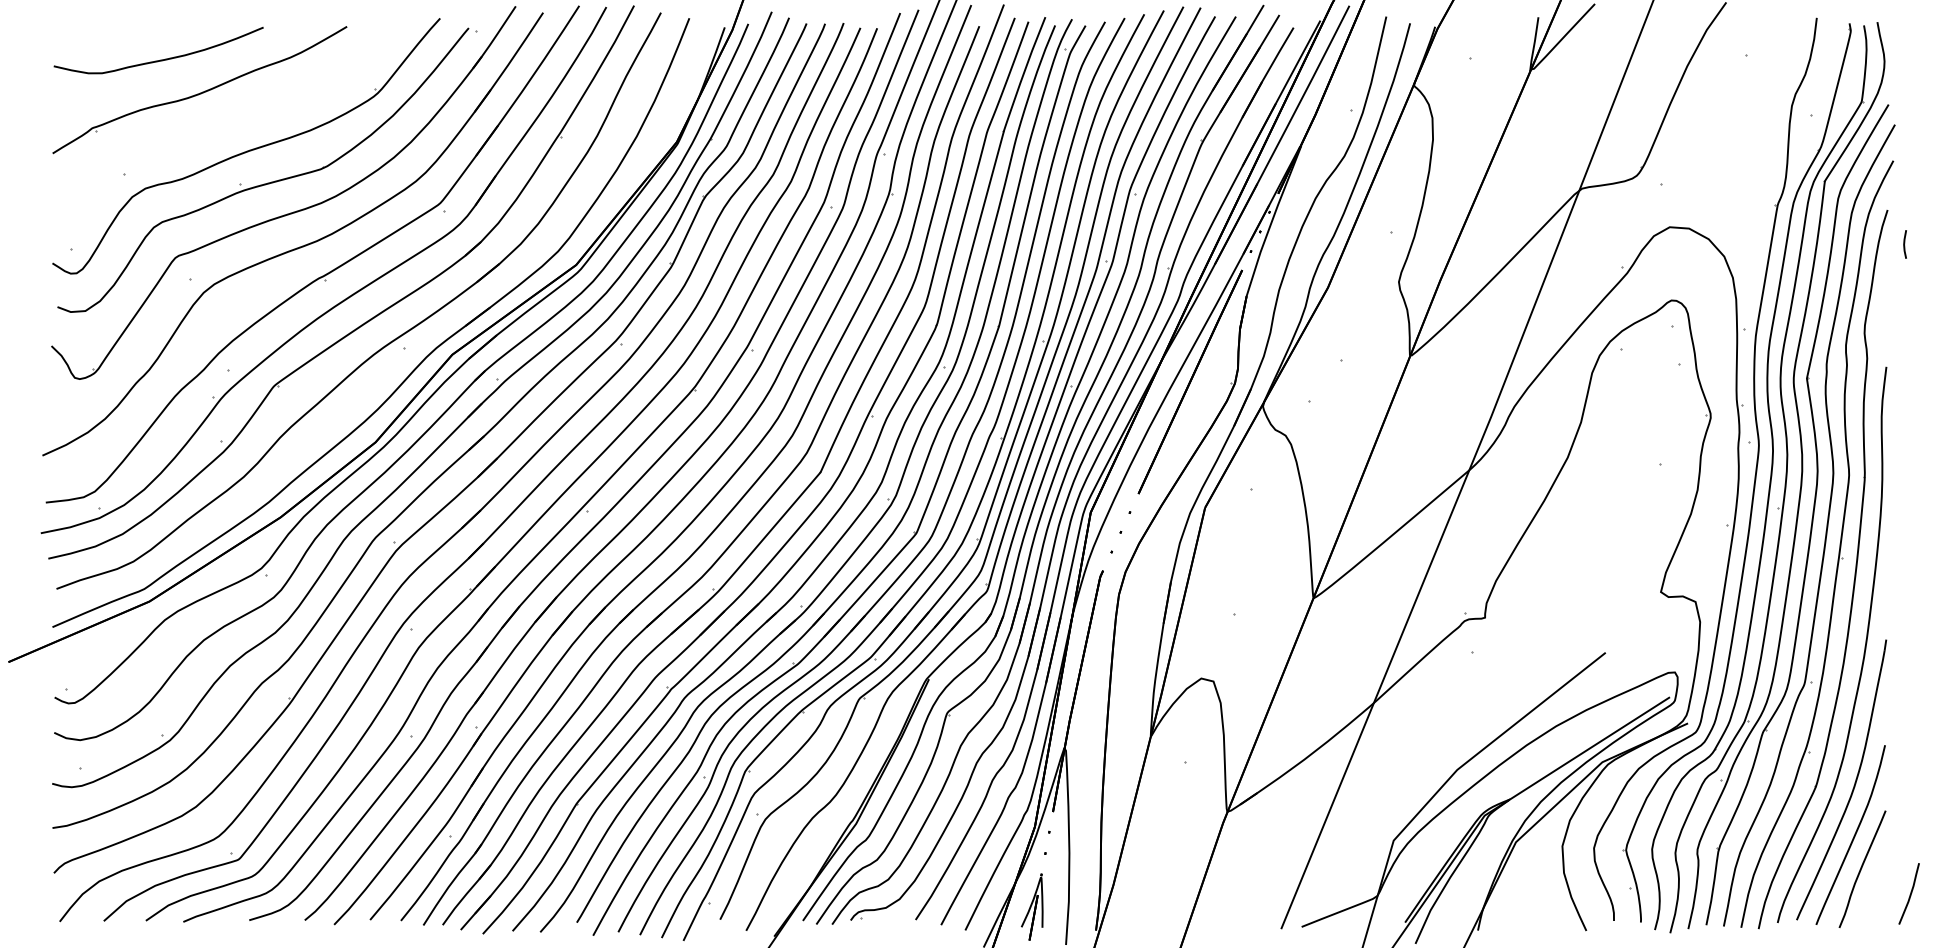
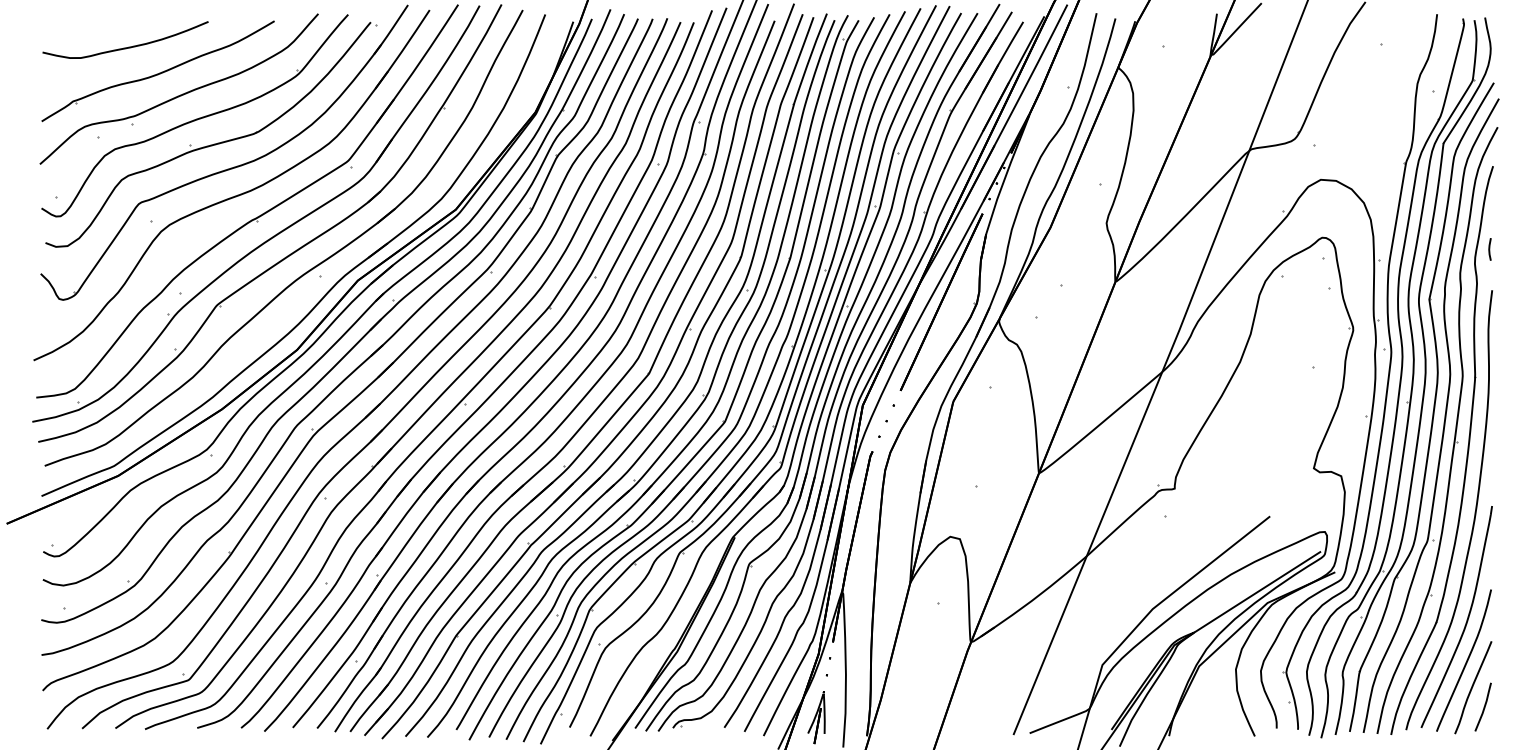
part: (228, 119) -> (180, 94), added
line: (1904, 244) -> (1489, 249), moved
line: (1909, 893) -> (1483, 706), moved

